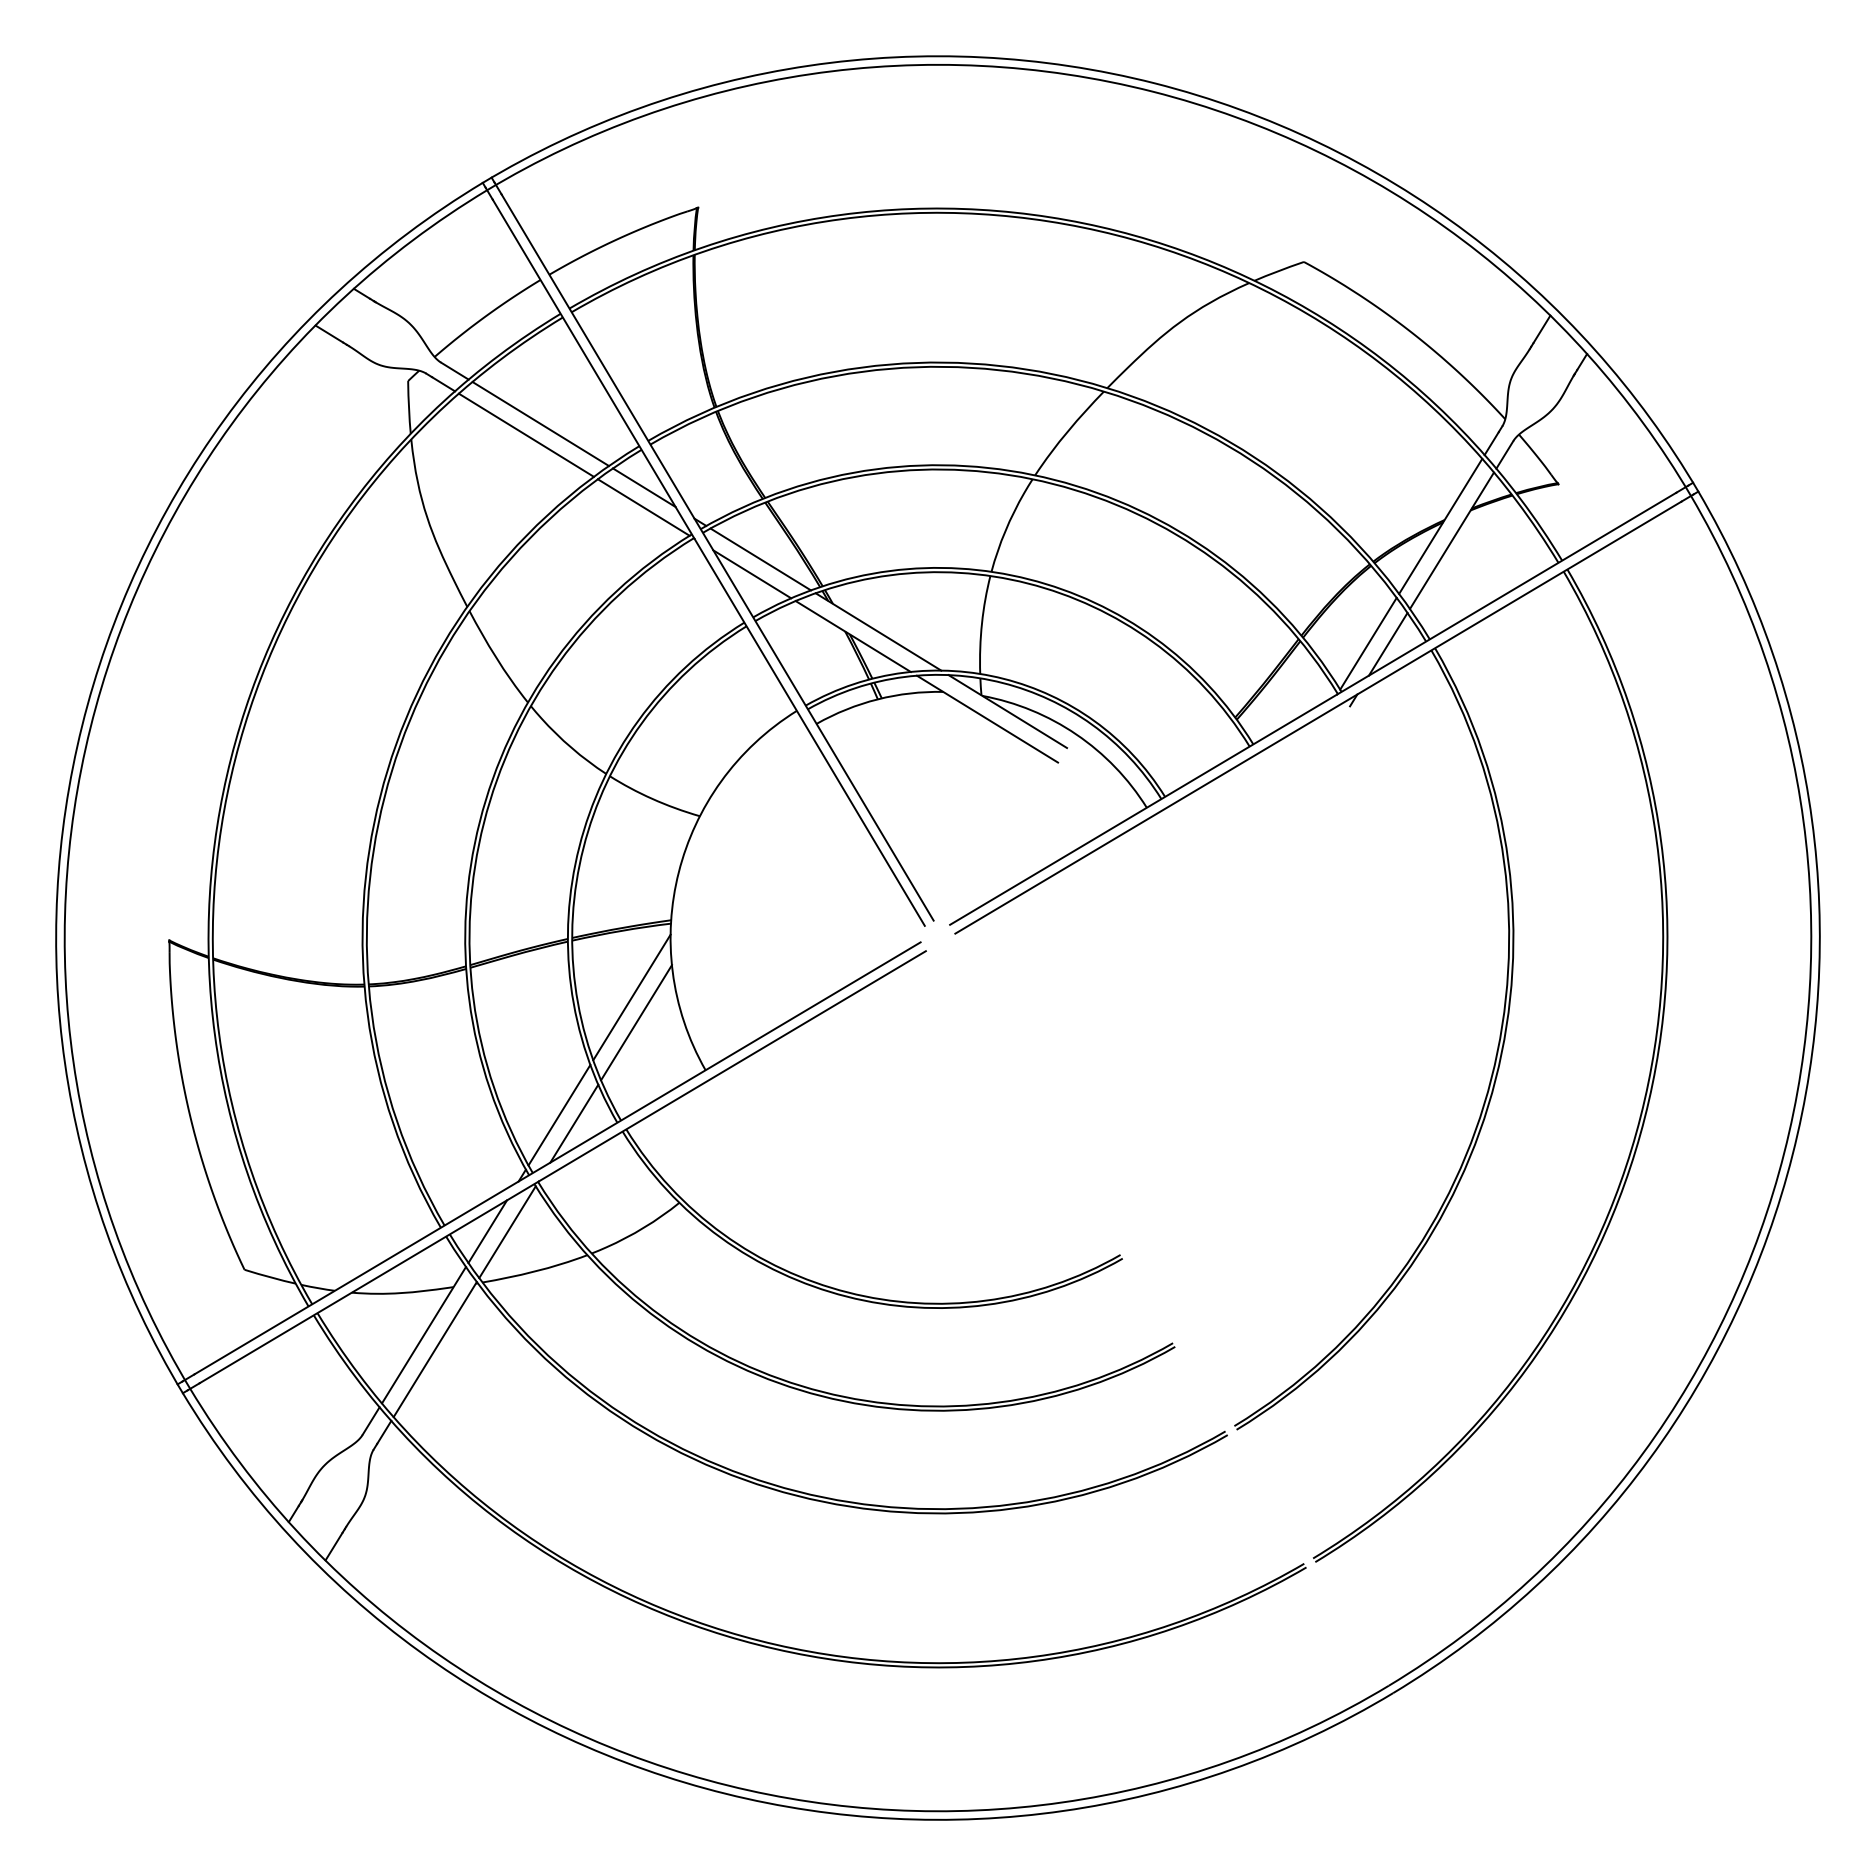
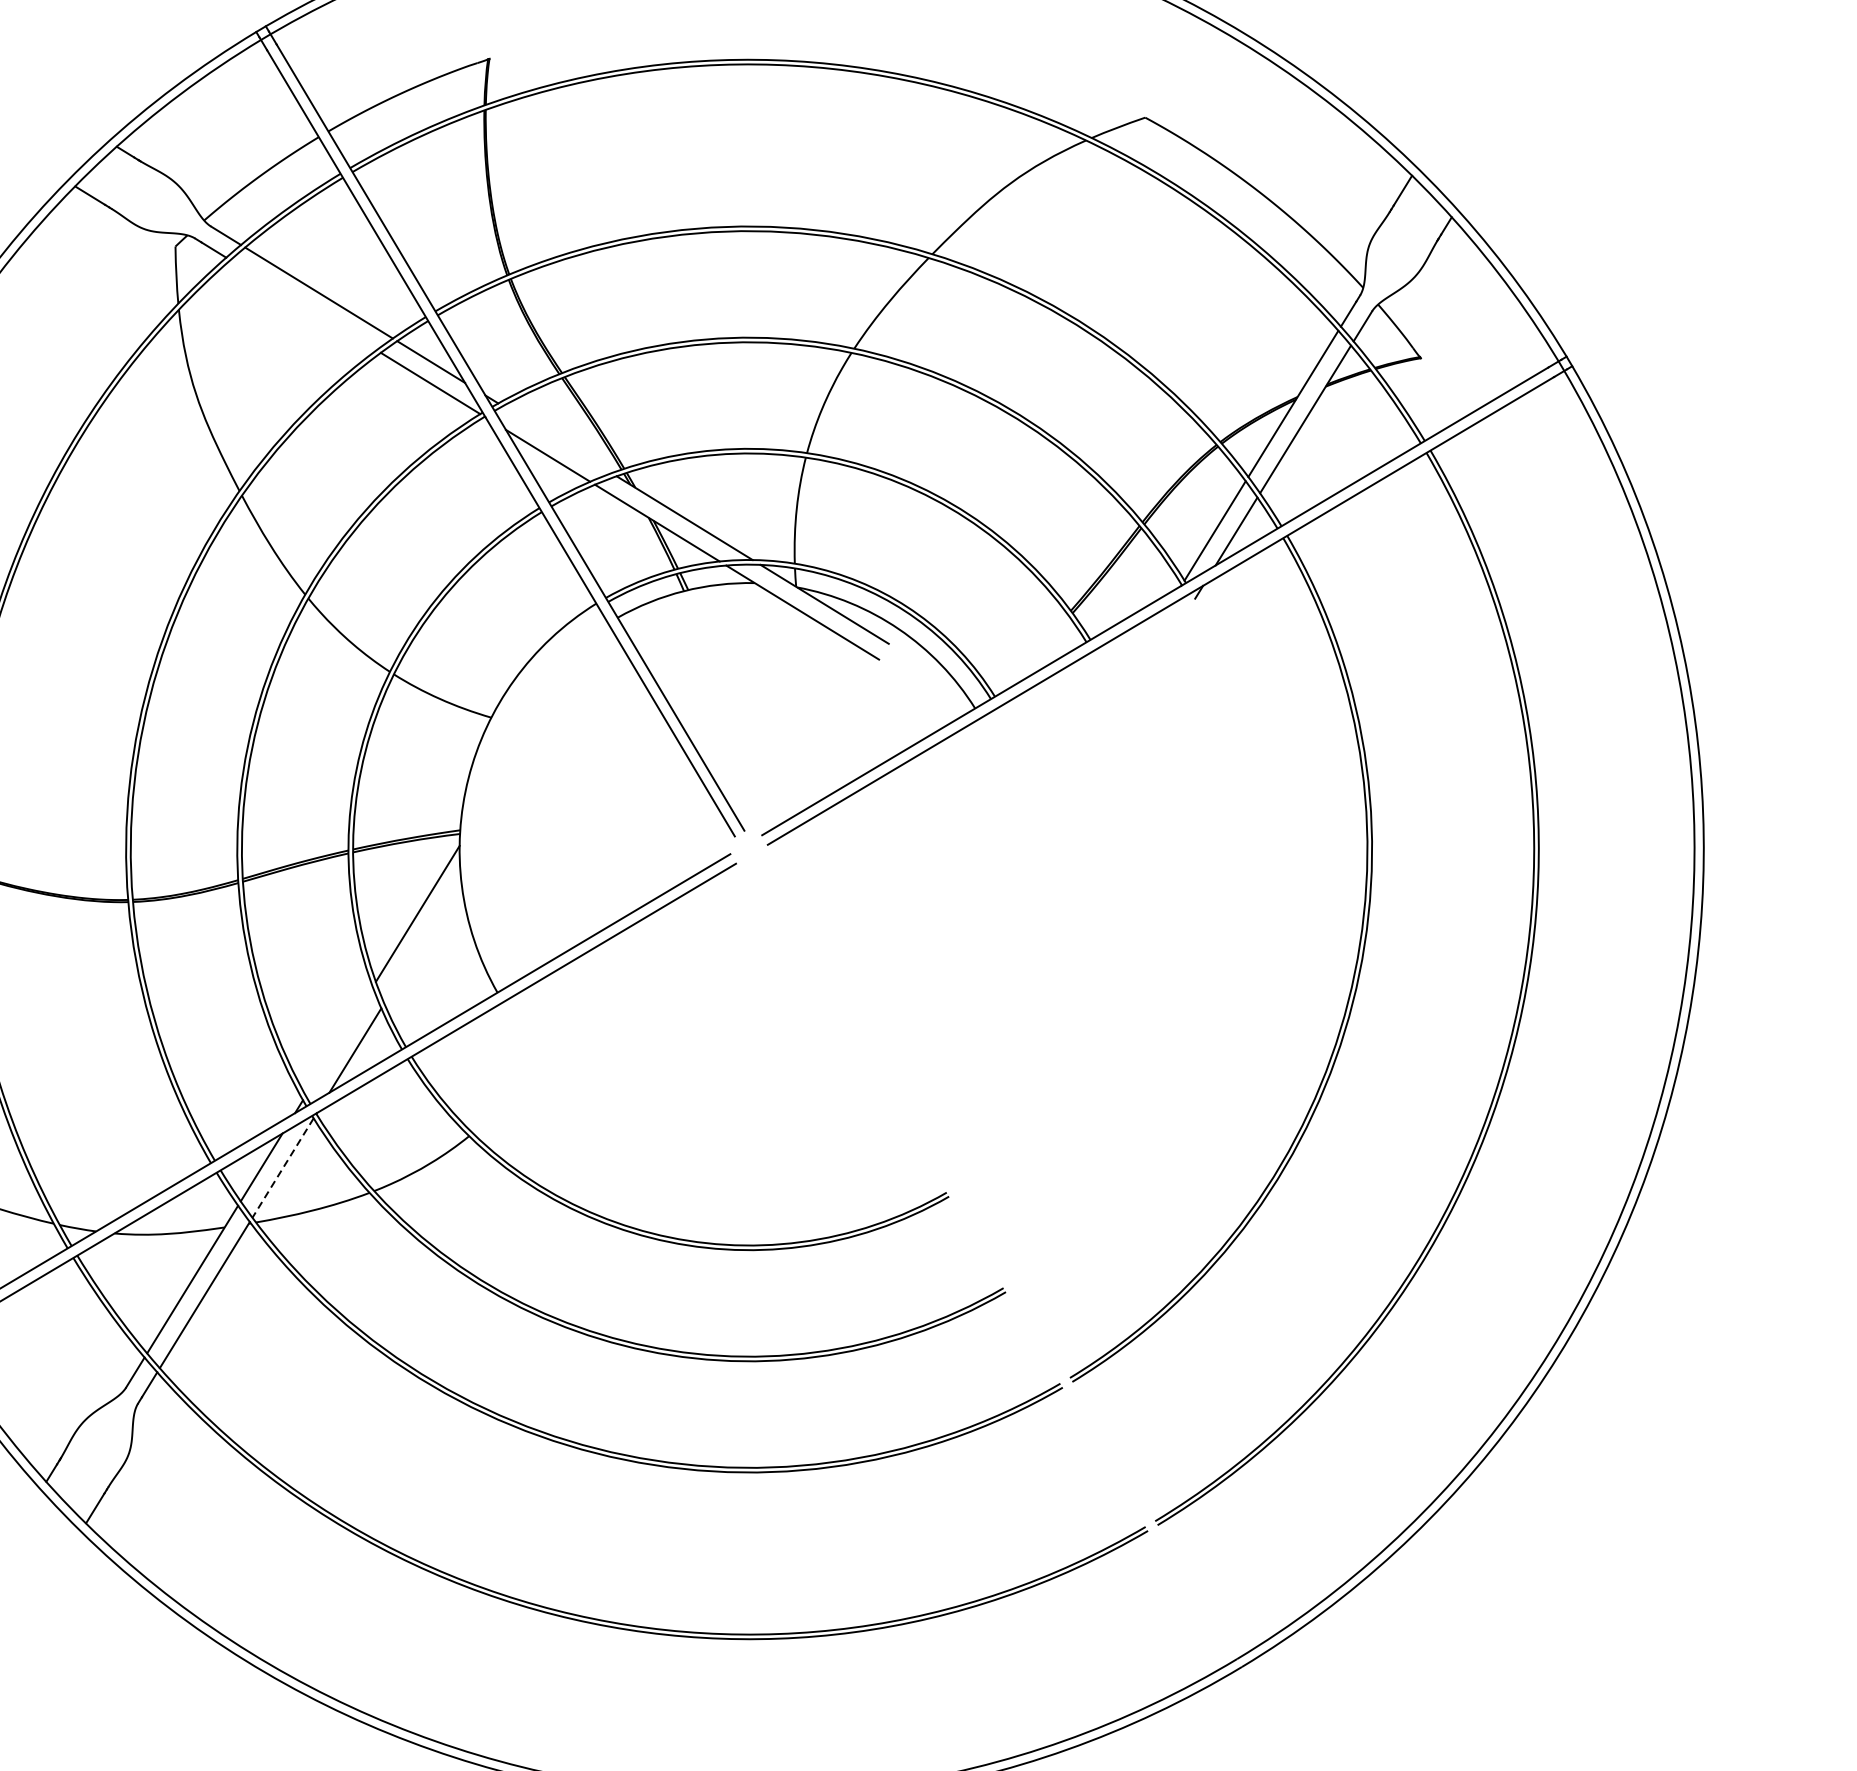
line: (525, 434) -> (302, 304), removed
line: (760, 559) -> (556, 439), removed
line: (636, 1022) -> (422, 940), removed
line: (559, 1114) -> (339, 1040), removed
line: (507, 1232) -> (283, 1168), solid -> dashed

